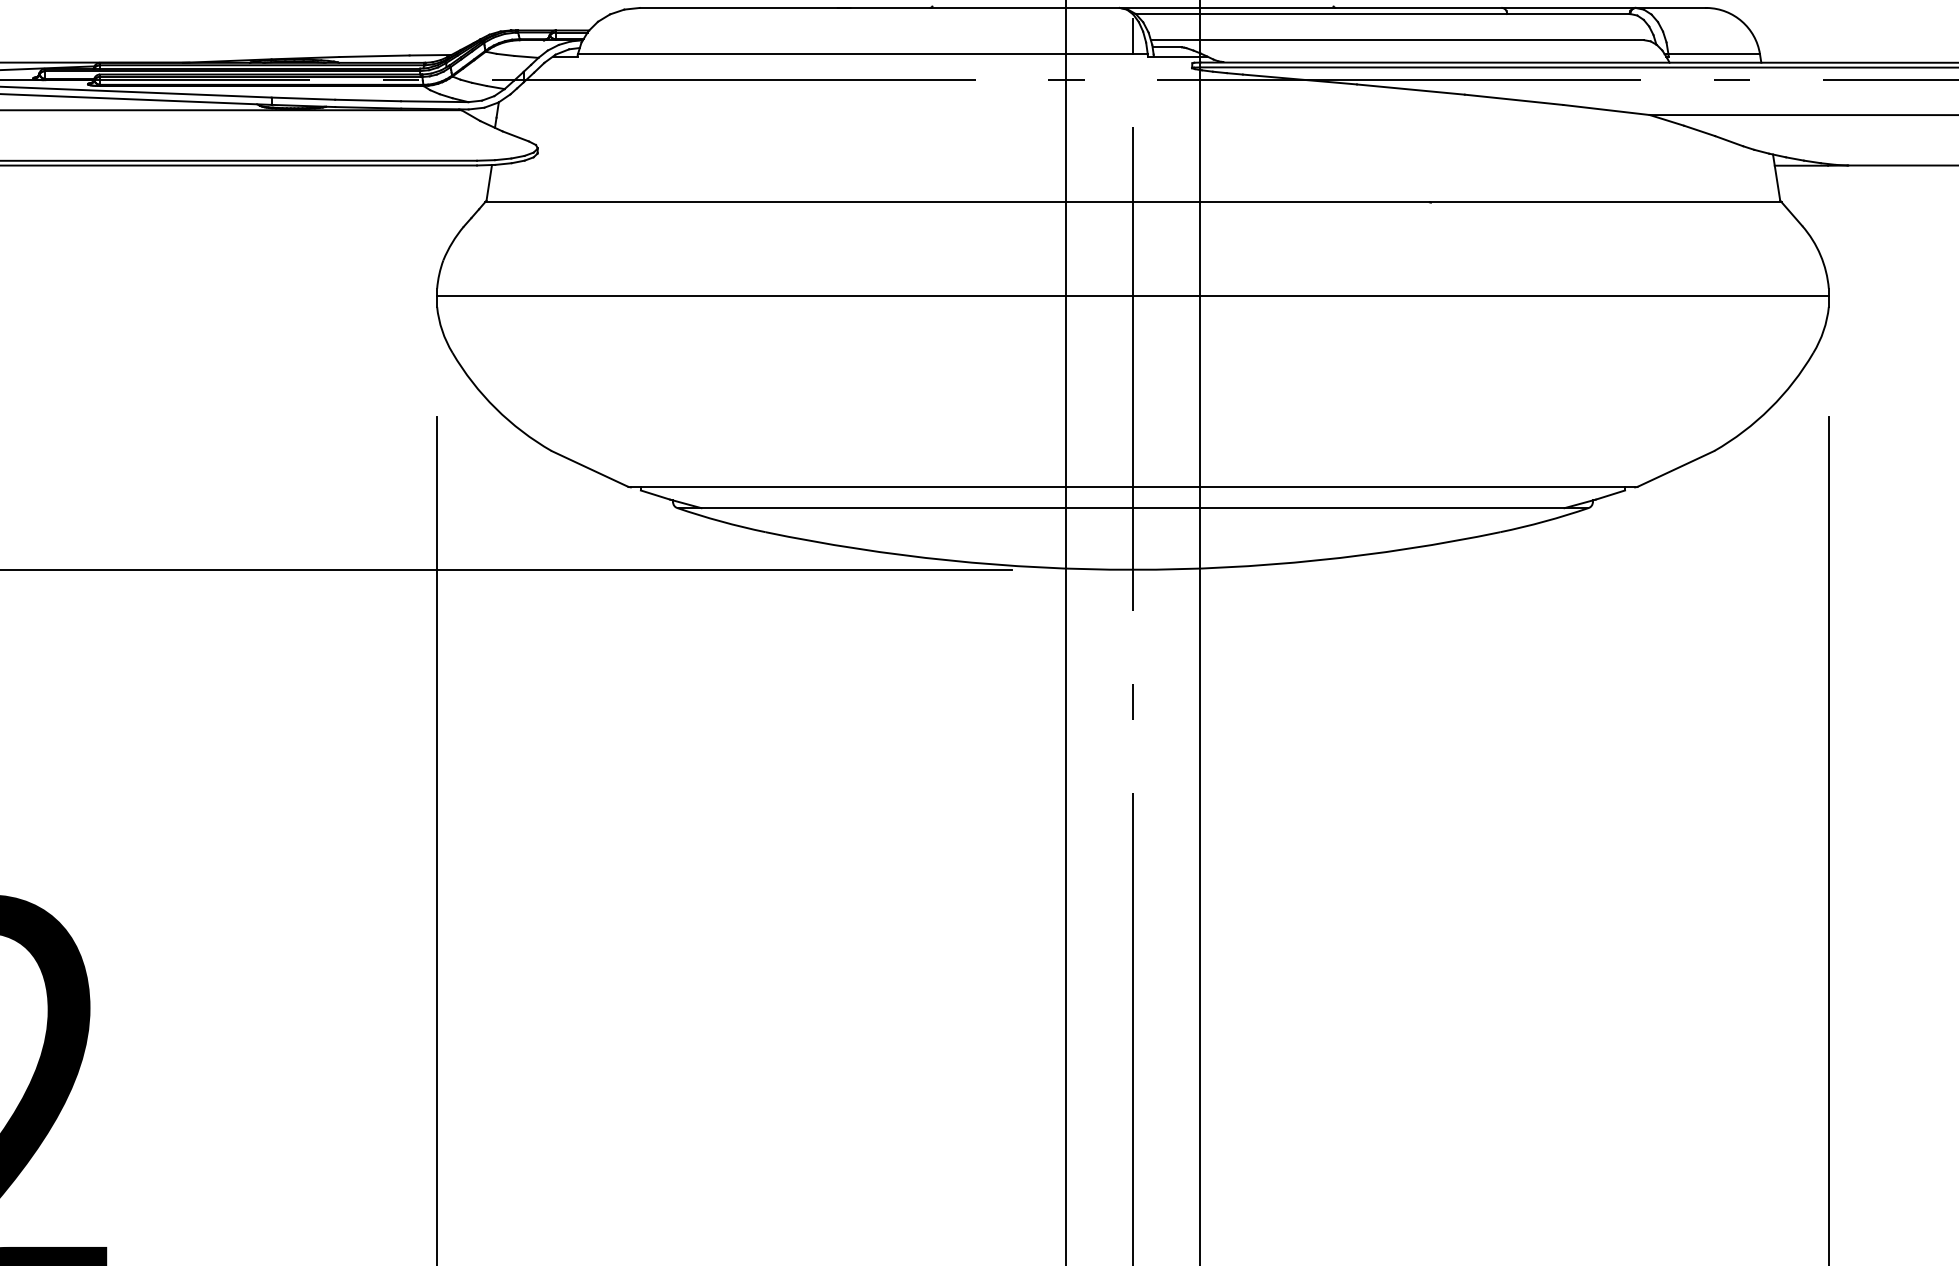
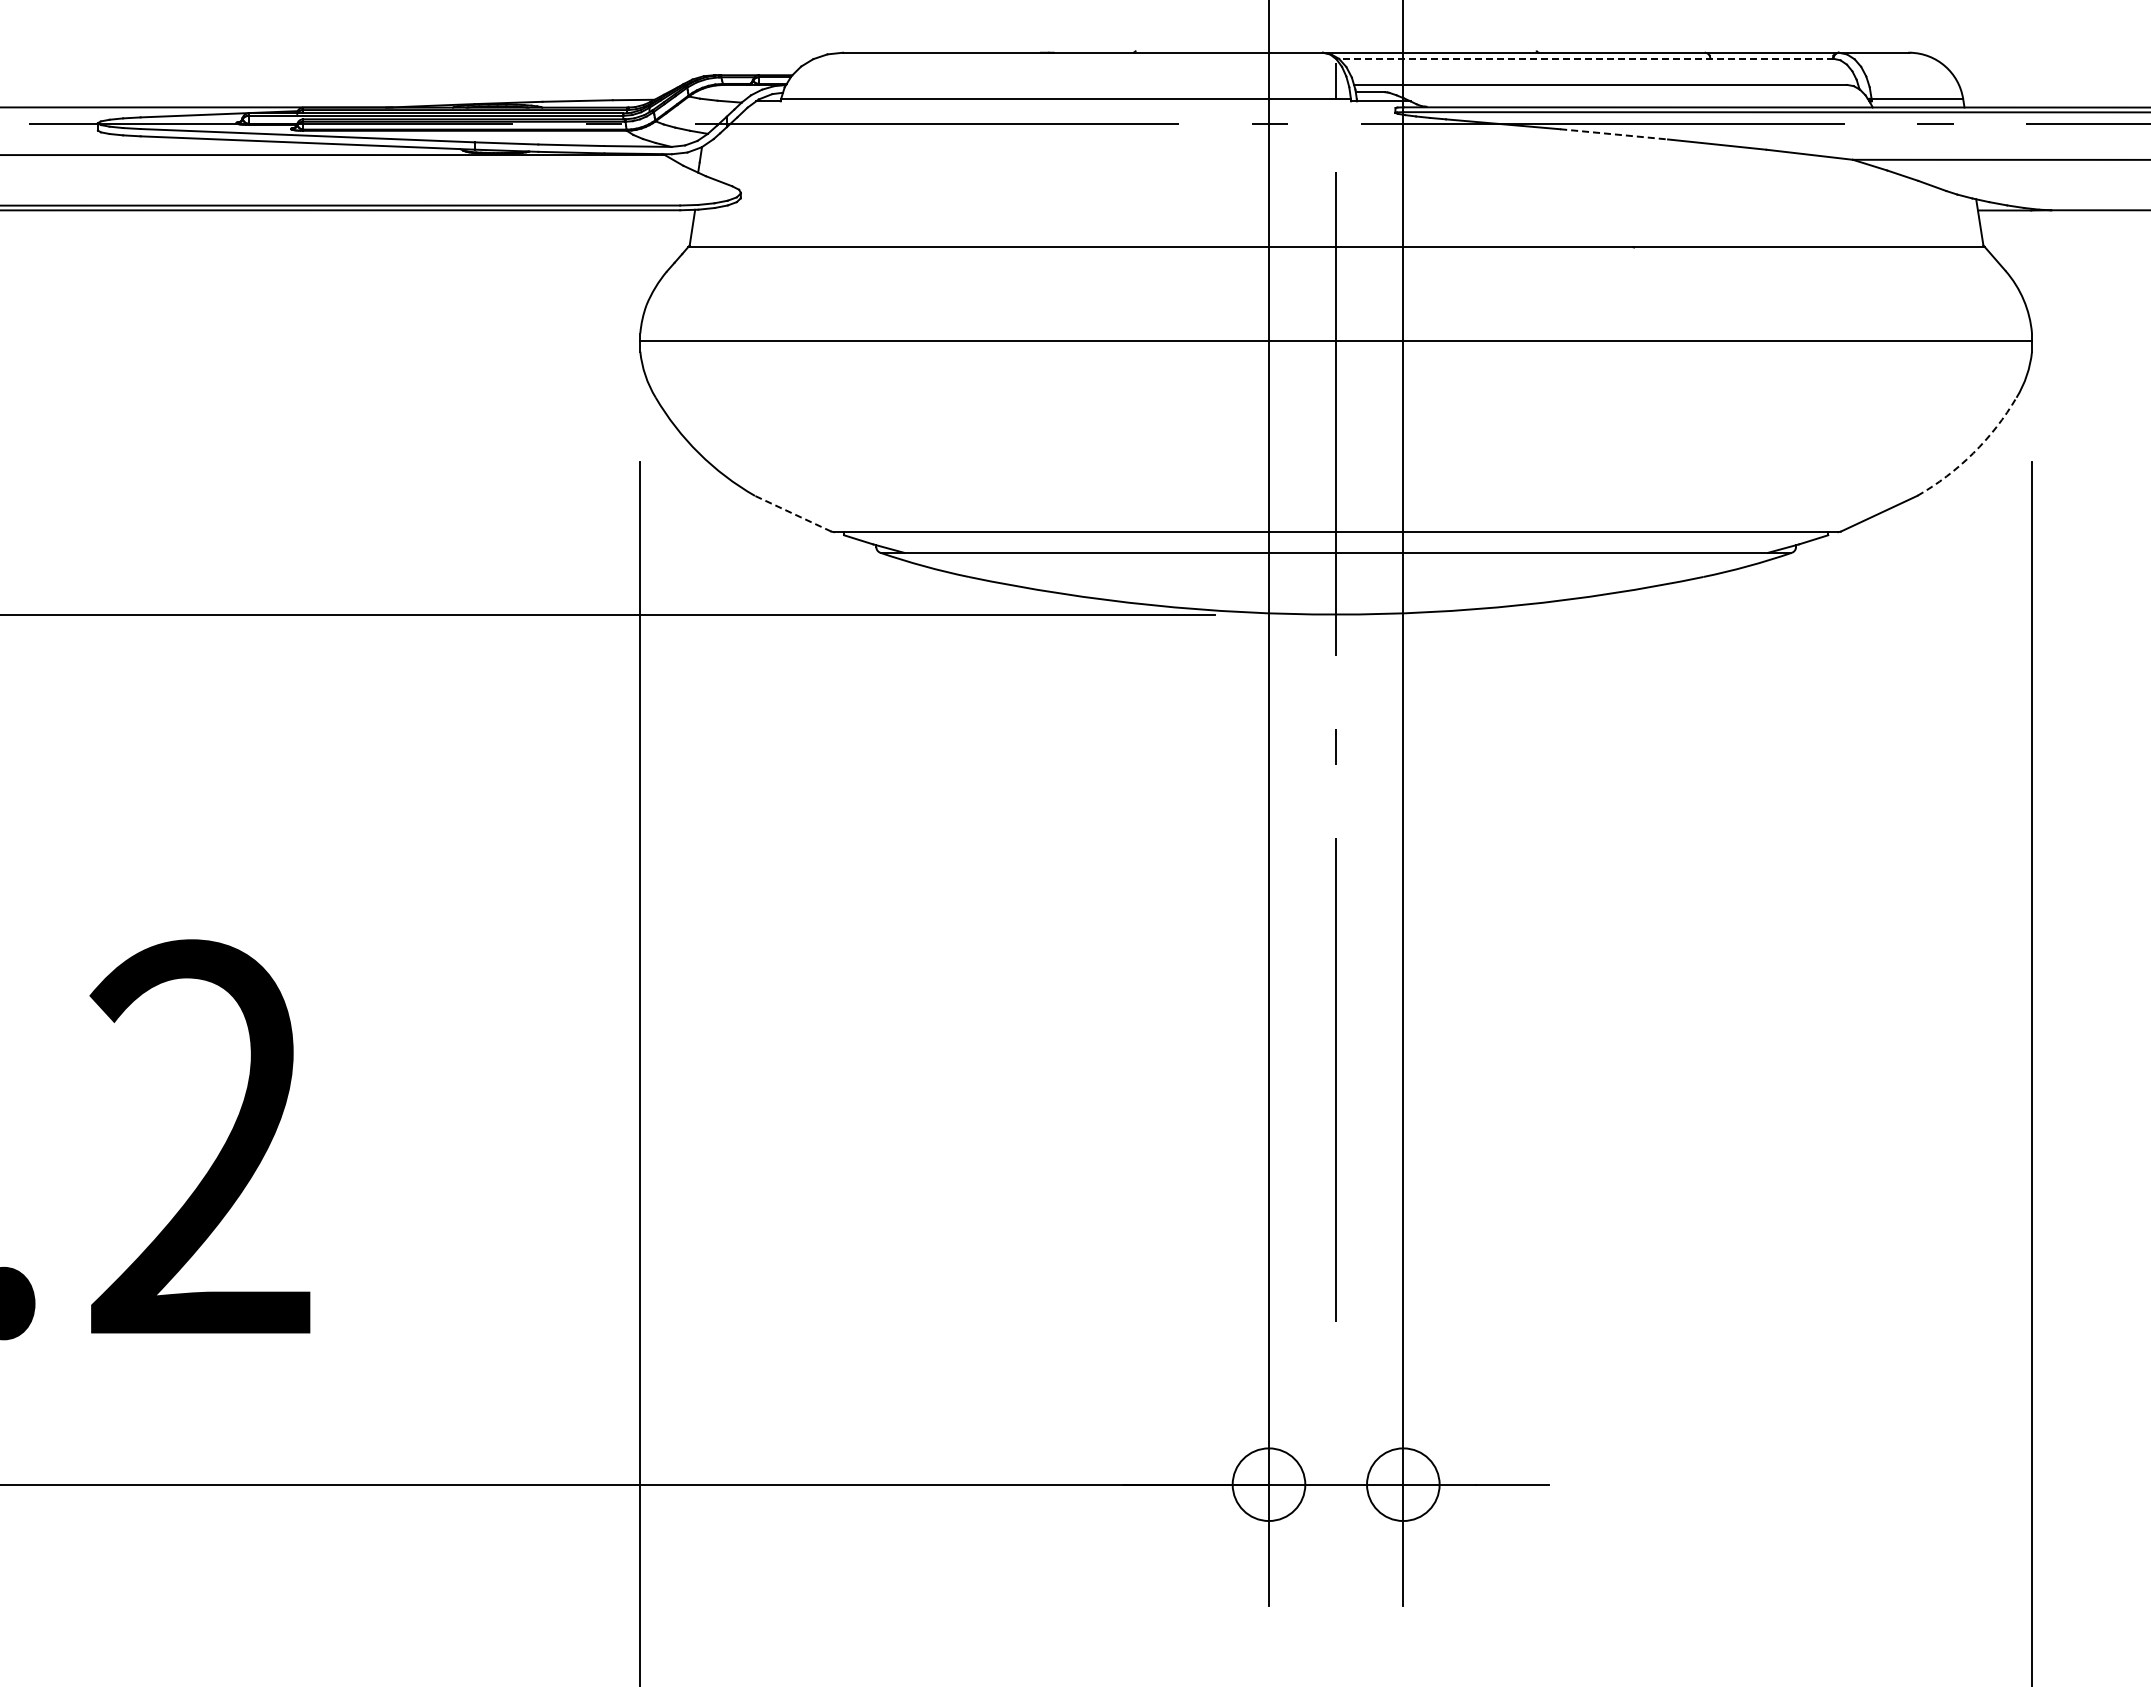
line: (1382, 13) -> (1585, 58), solid -> dashed
line: (1411, 89) -> (1614, 134), solid -> dashed
arc: (1770, 408) -> (1973, 453), solid -> dashed
line: (589, 468) -> (792, 513), solid -> dashed

